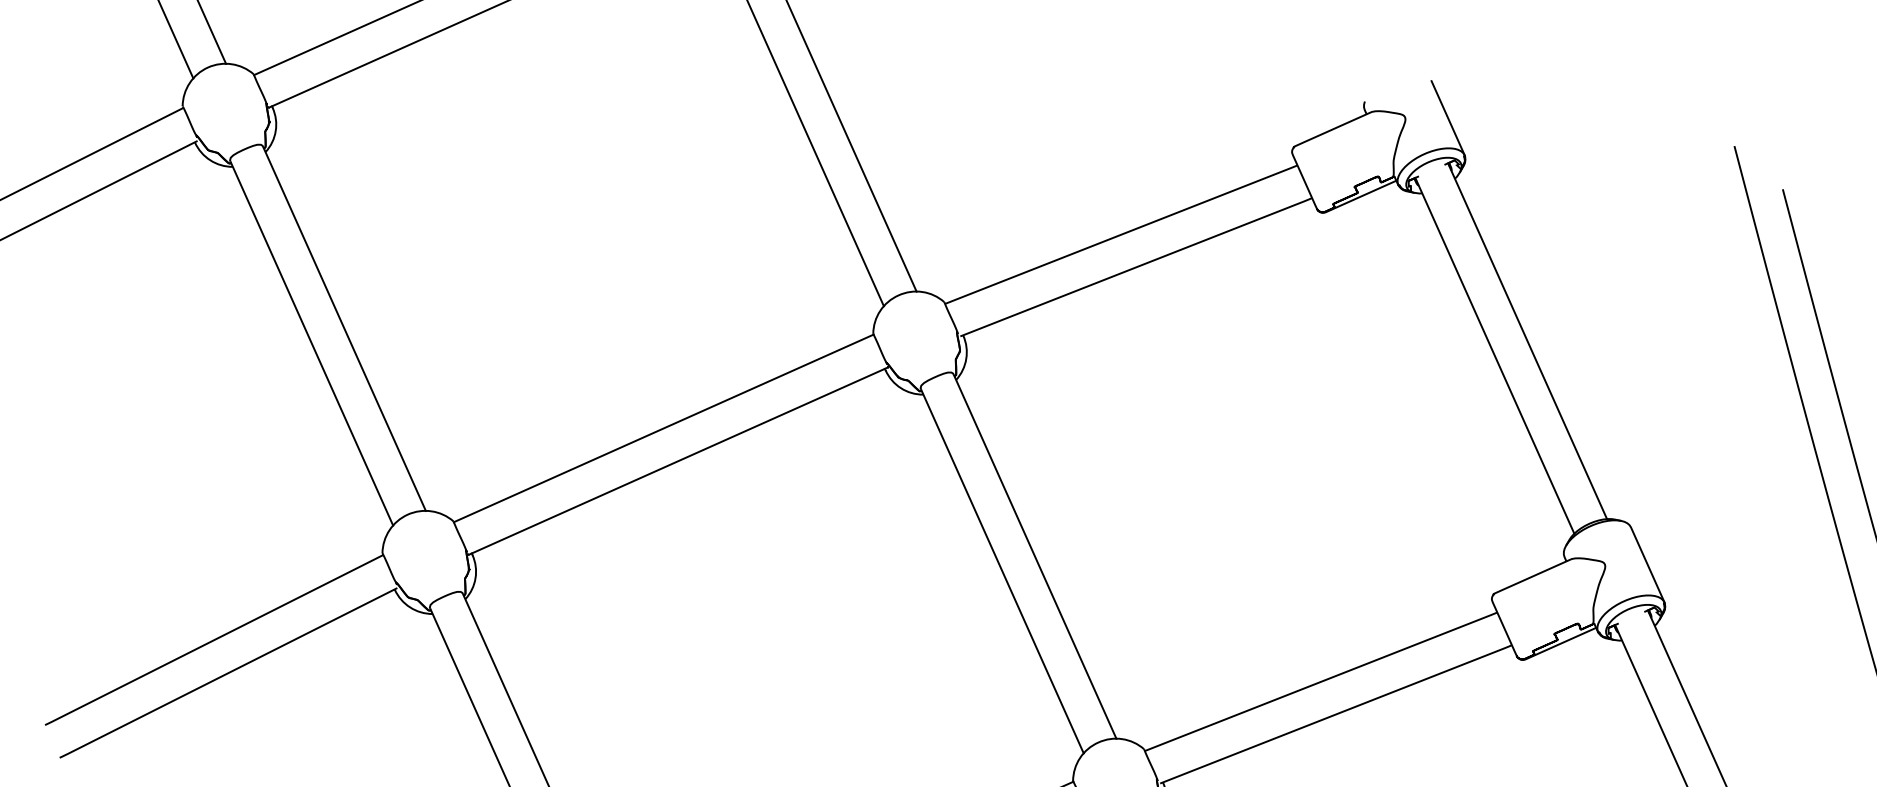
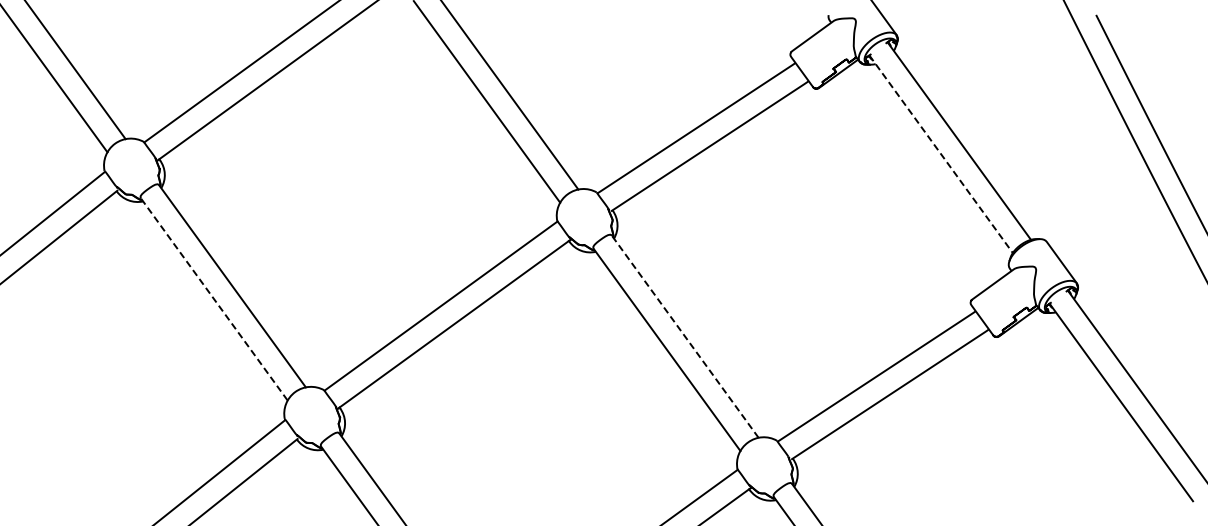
line: (312, 343) -> (214, 299), solid -> dashed
line: (1495, 356) -> (941, 154), solid -> dashed
line: (1035, 556) -> (685, 336), solid -> dashed

